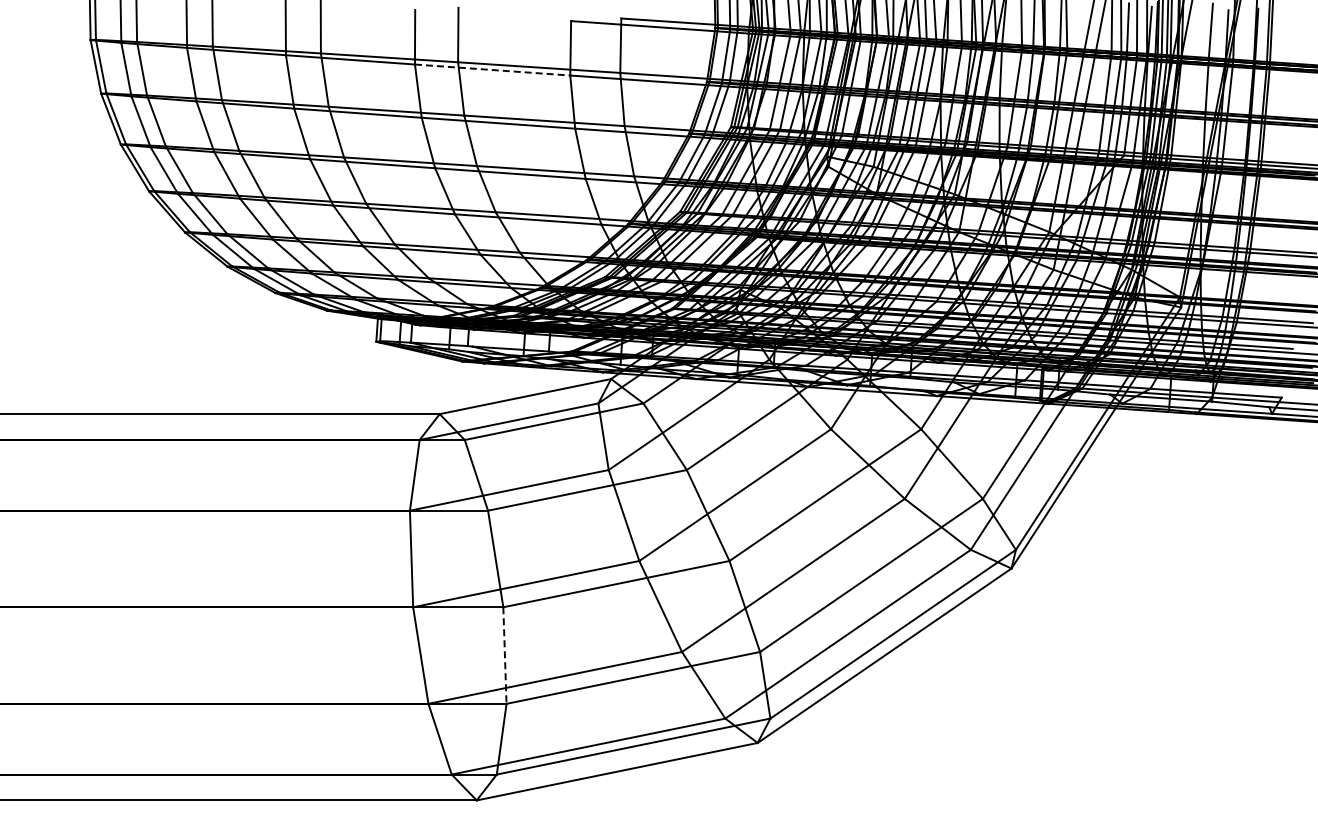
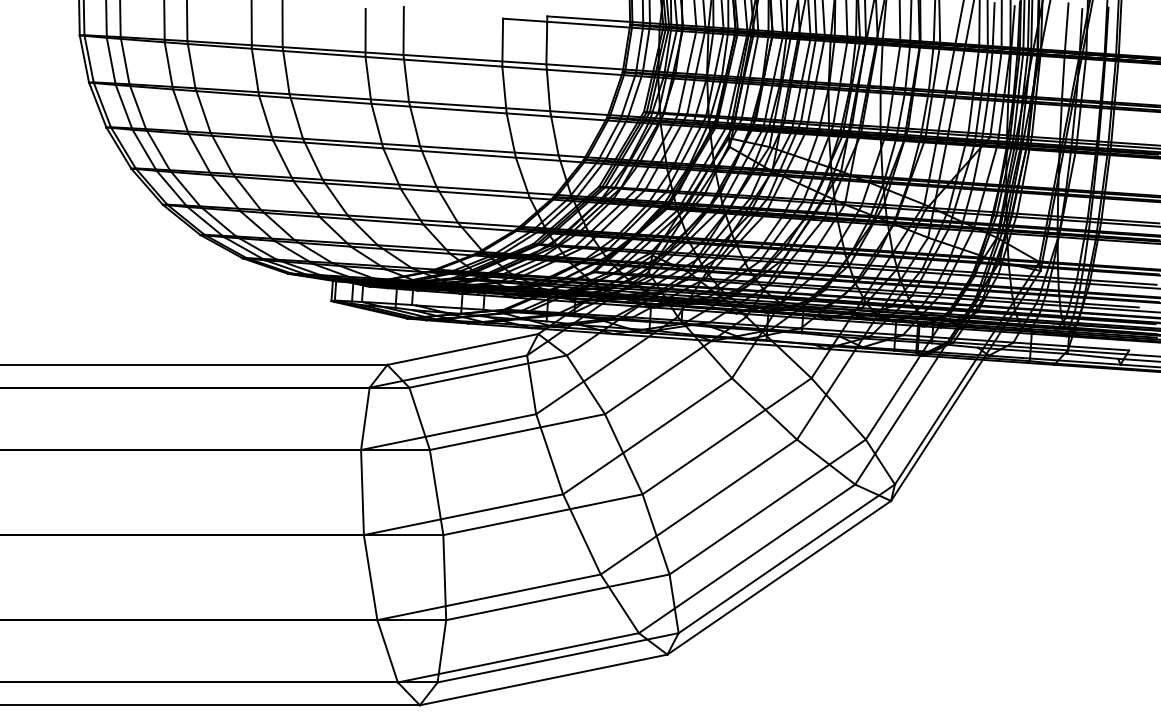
line: (492, 70) -> (433, 62), dashed -> solid
line: (504, 656) -> (444, 578), dashed -> solid

